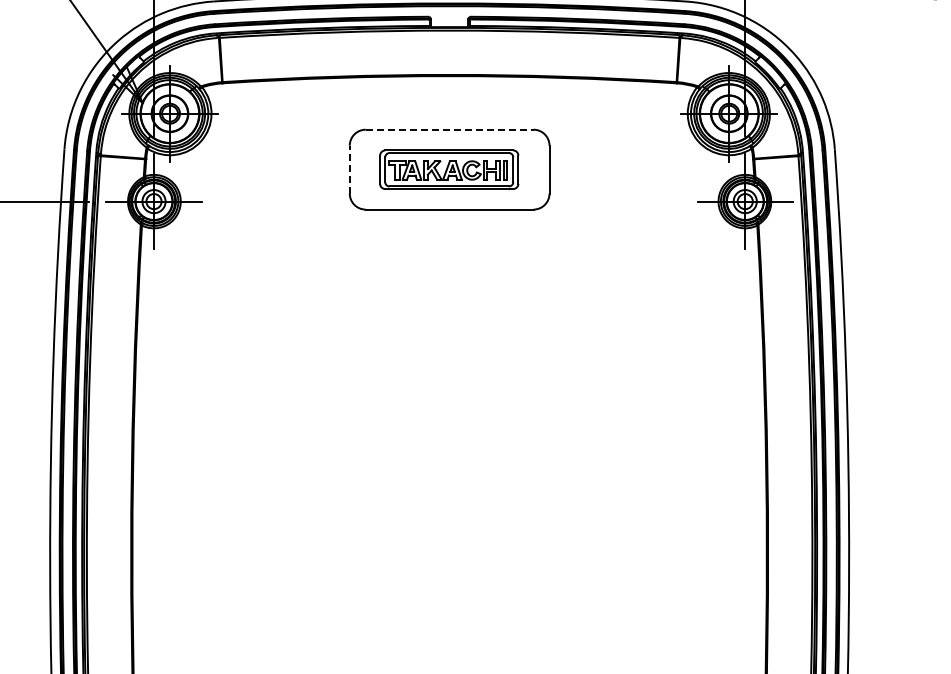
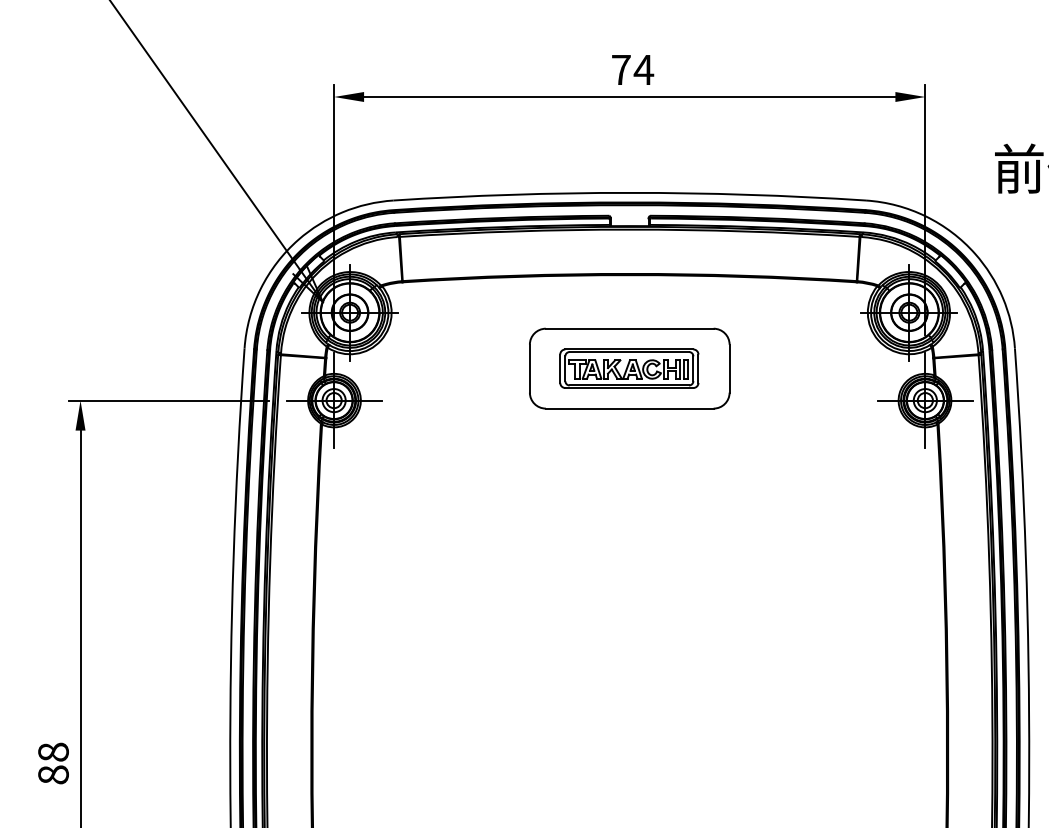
line: (449, 129) -> (629, 328), dashed -> solid
line: (349, 169) -> (529, 368), dashed -> solid

